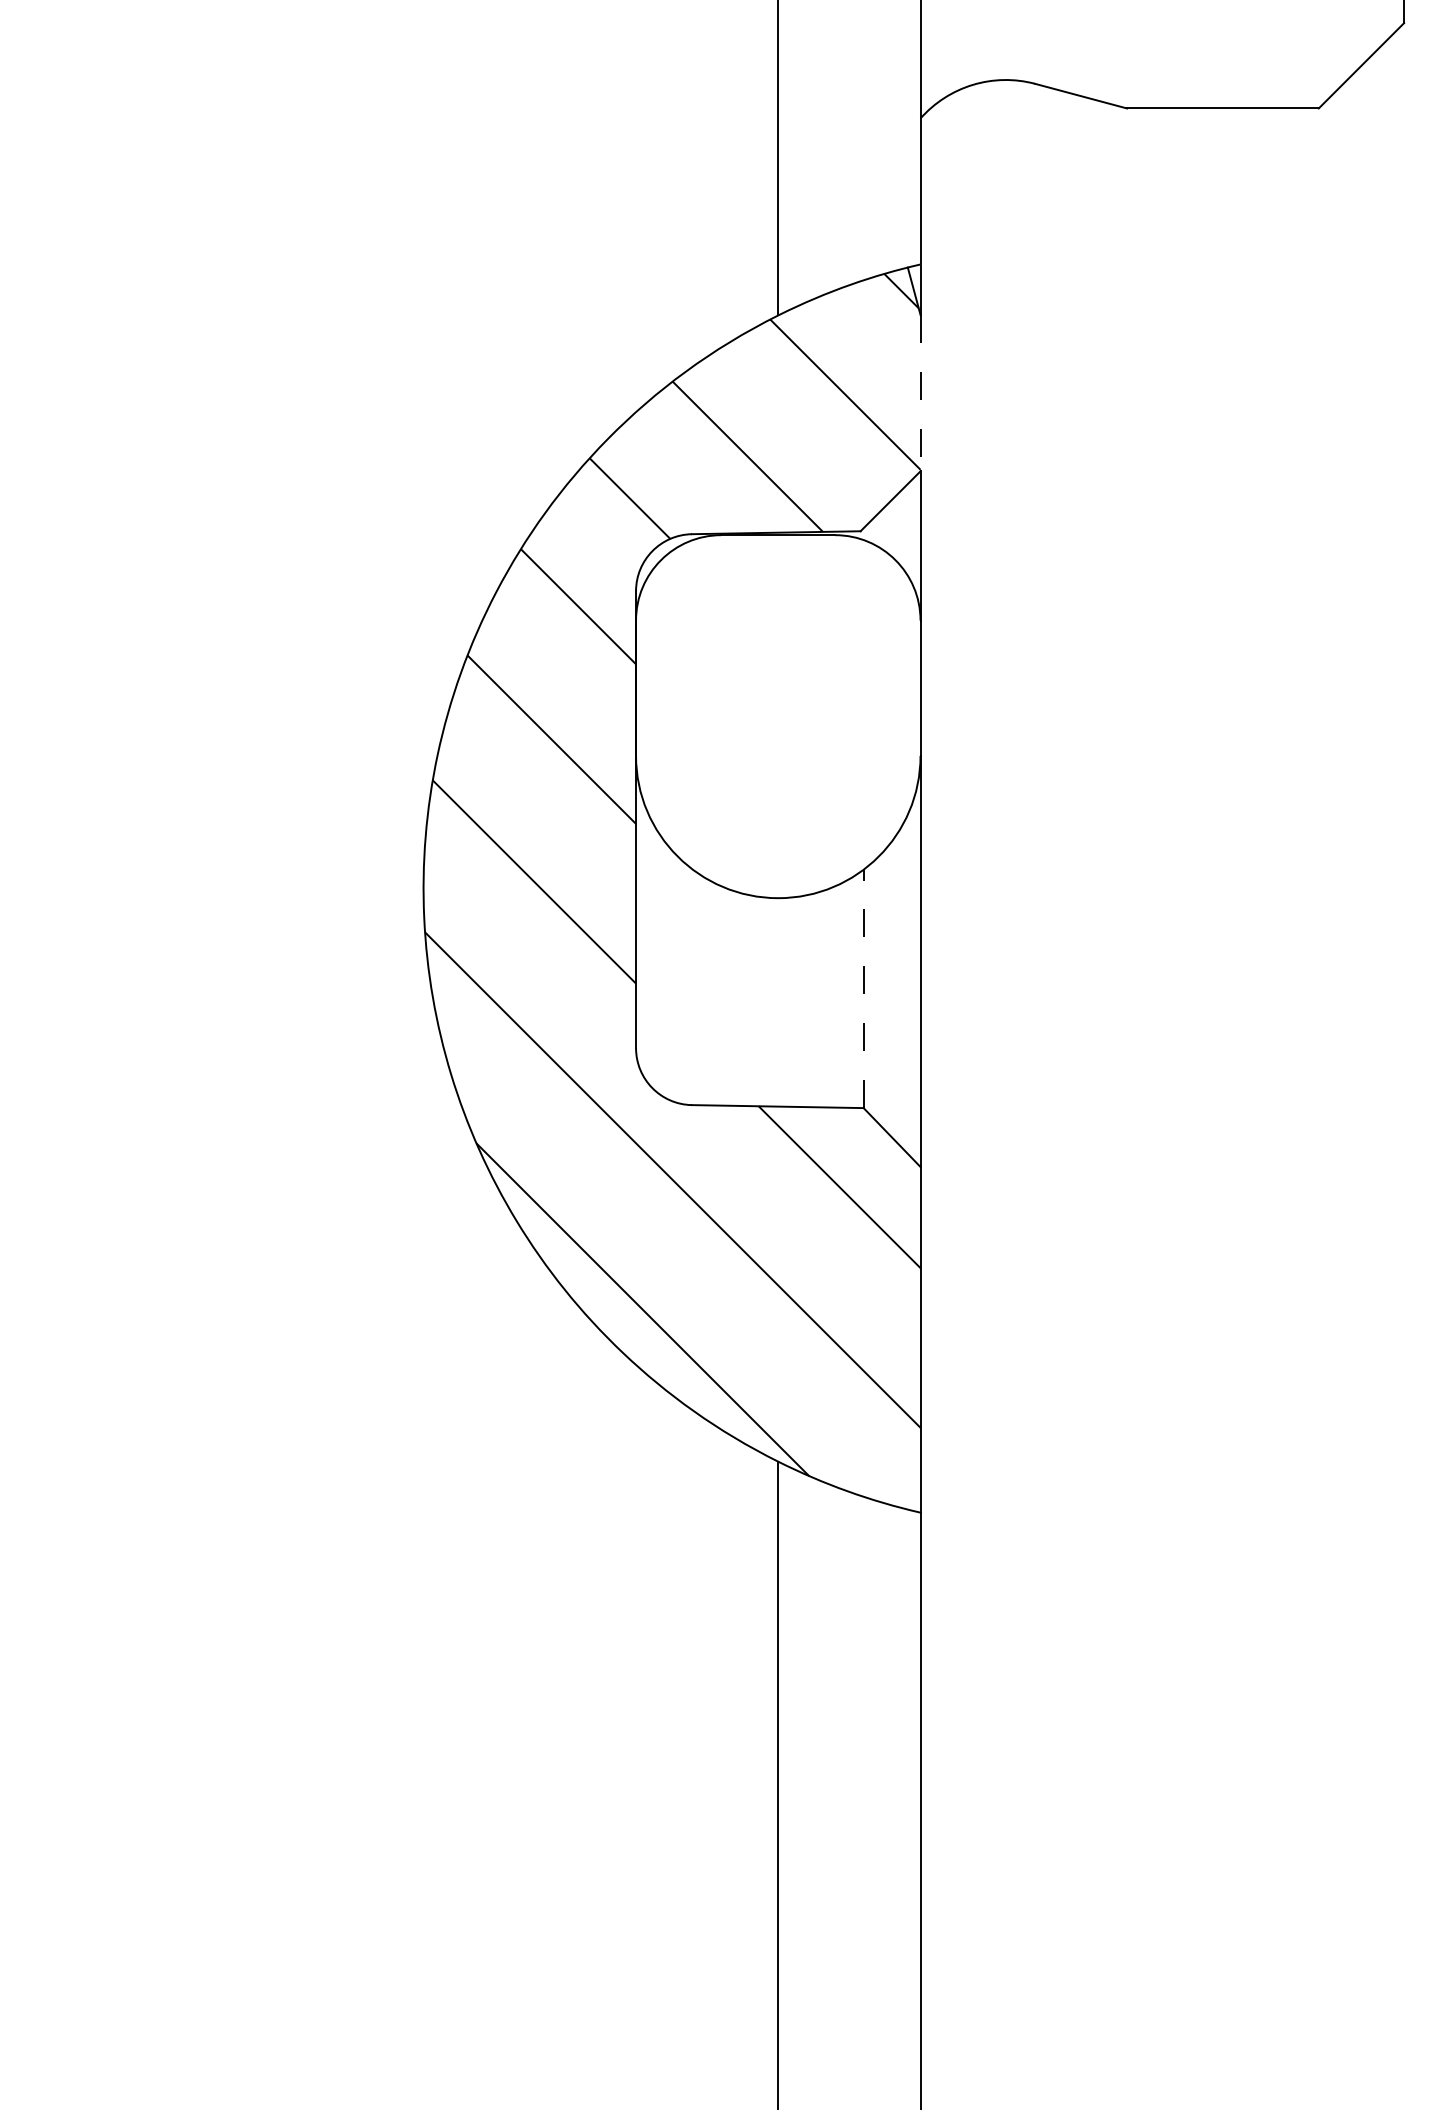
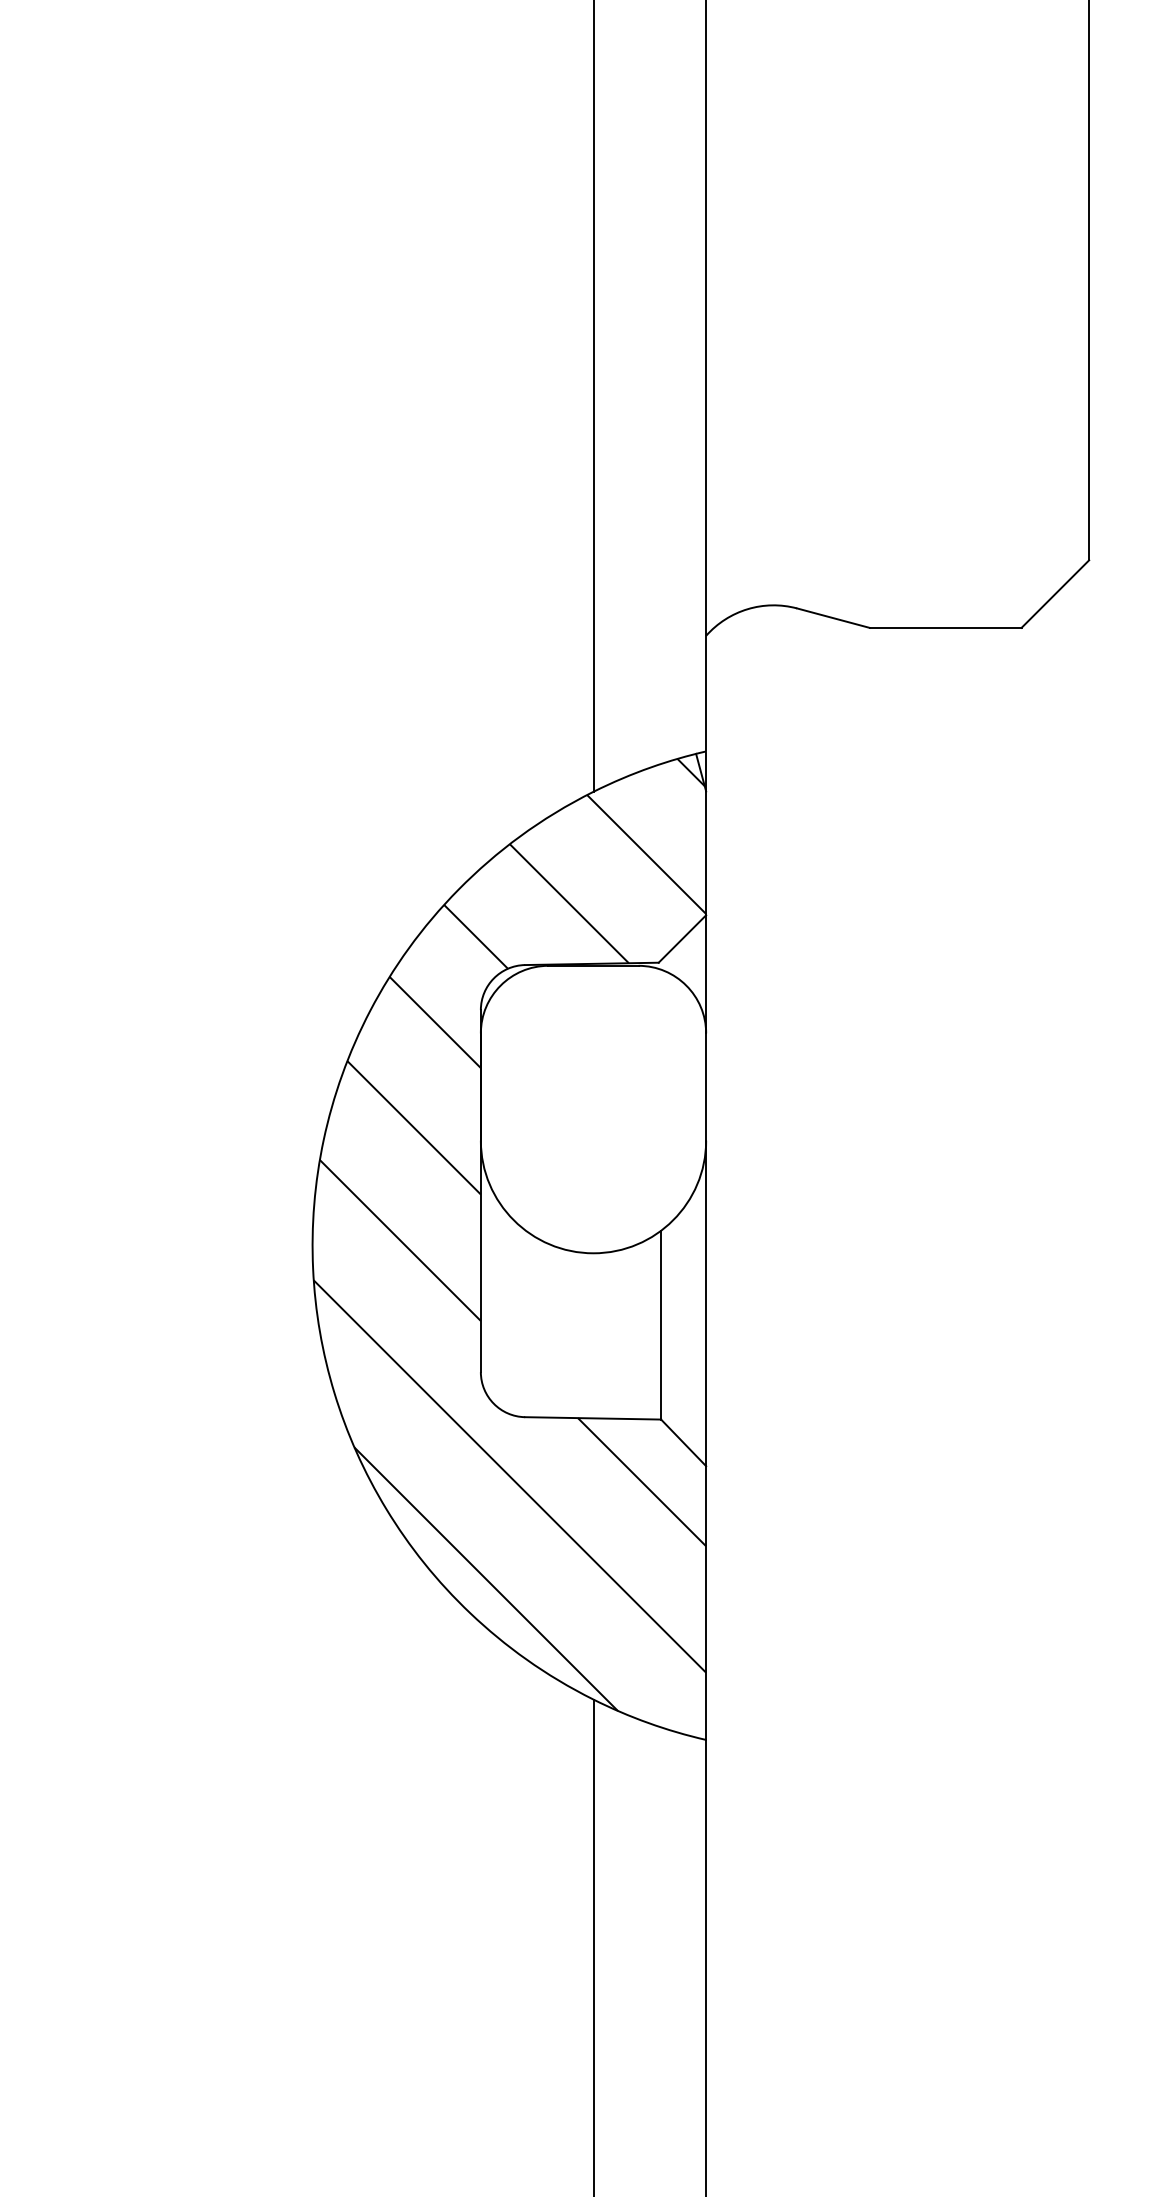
line: (920, 393) -> (706, 853), dashed -> solid
line: (864, 988) -> (661, 1324), dashed -> solid

